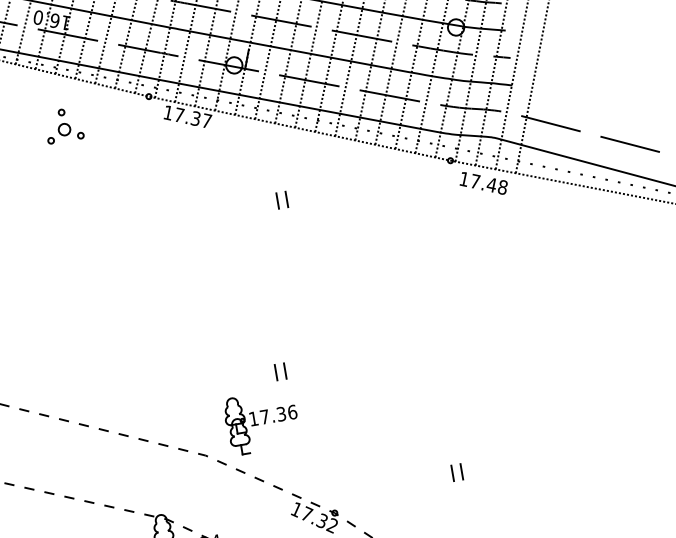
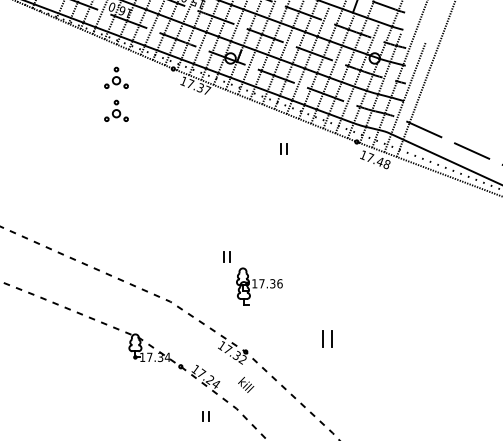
part: (72, 175) -> (116, 110), added
part: (280, 200) -> (283, 148), moved
part: (261, 421) -> (259, 286), moved
part: (457, 472) -> (327, 339), size x1.6

